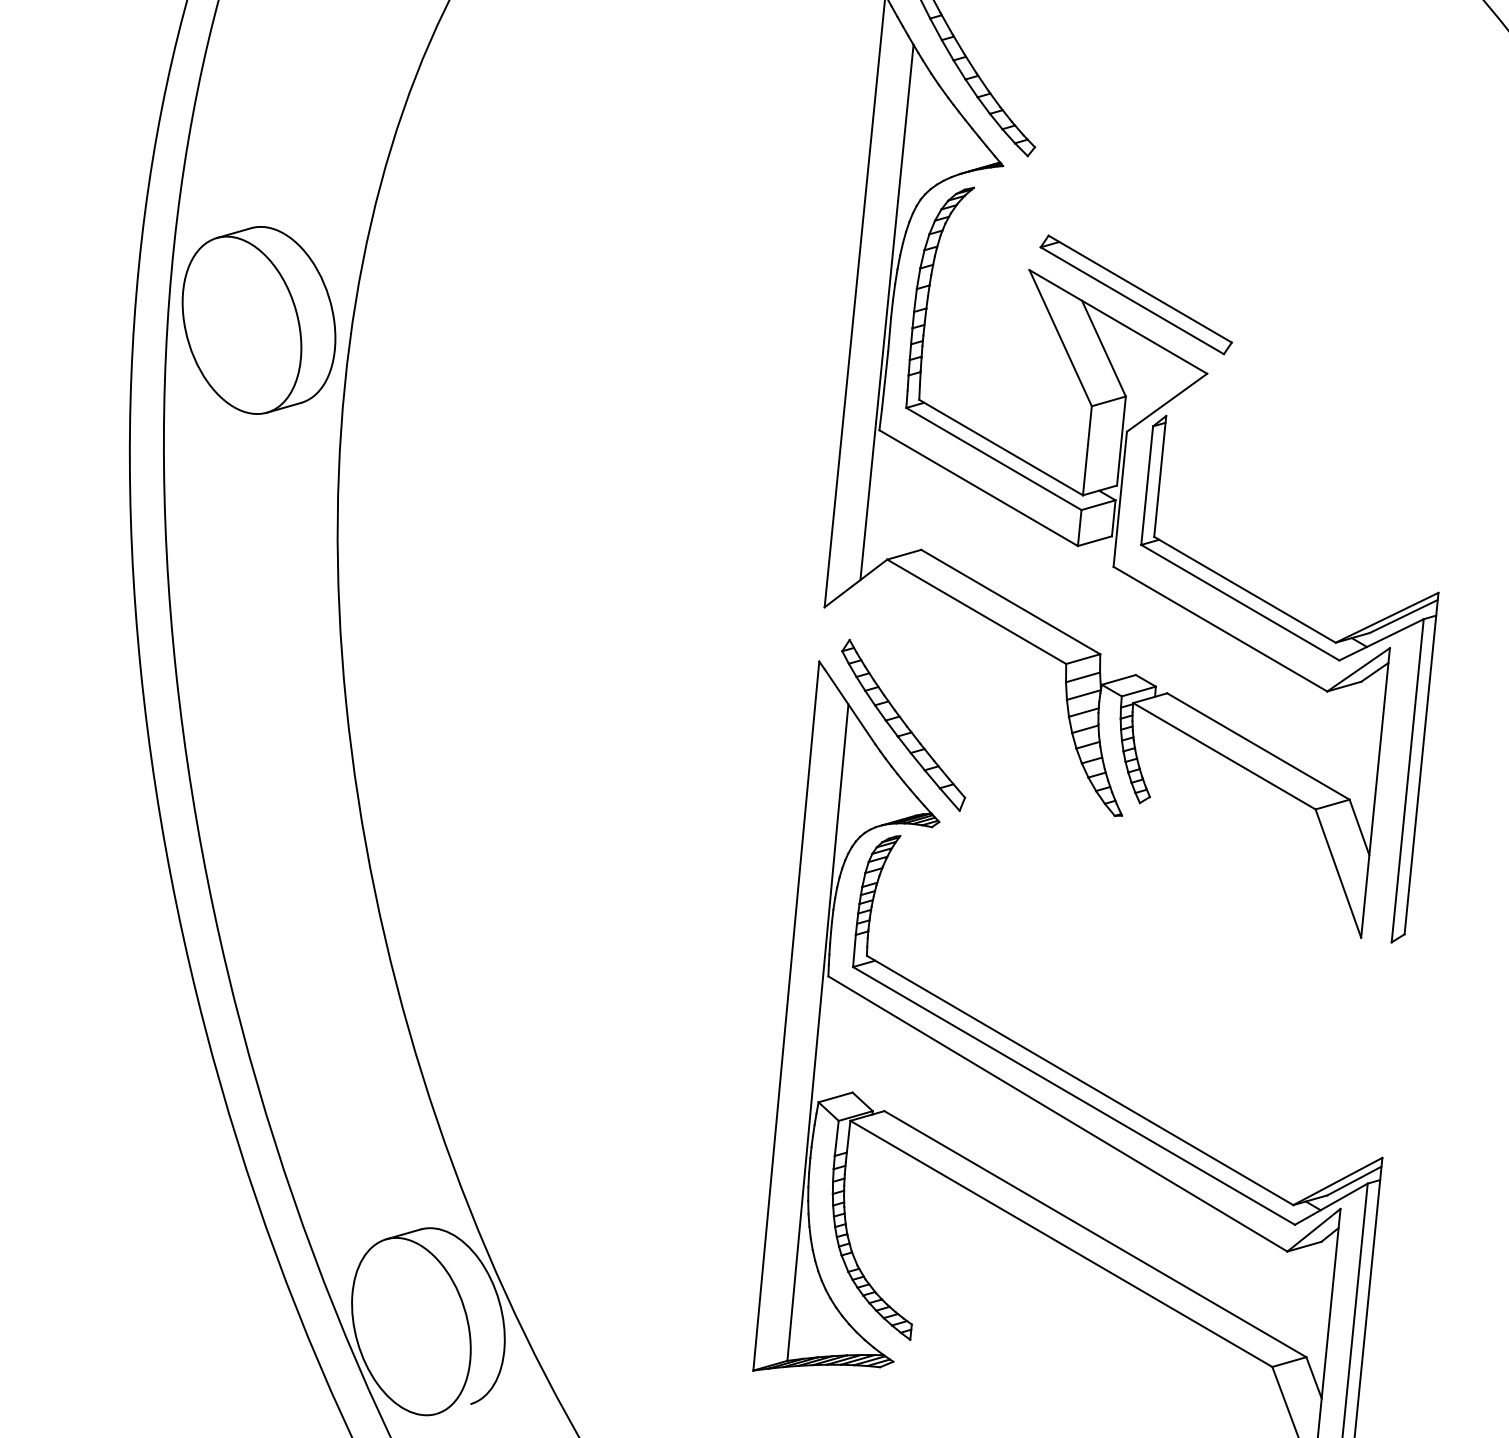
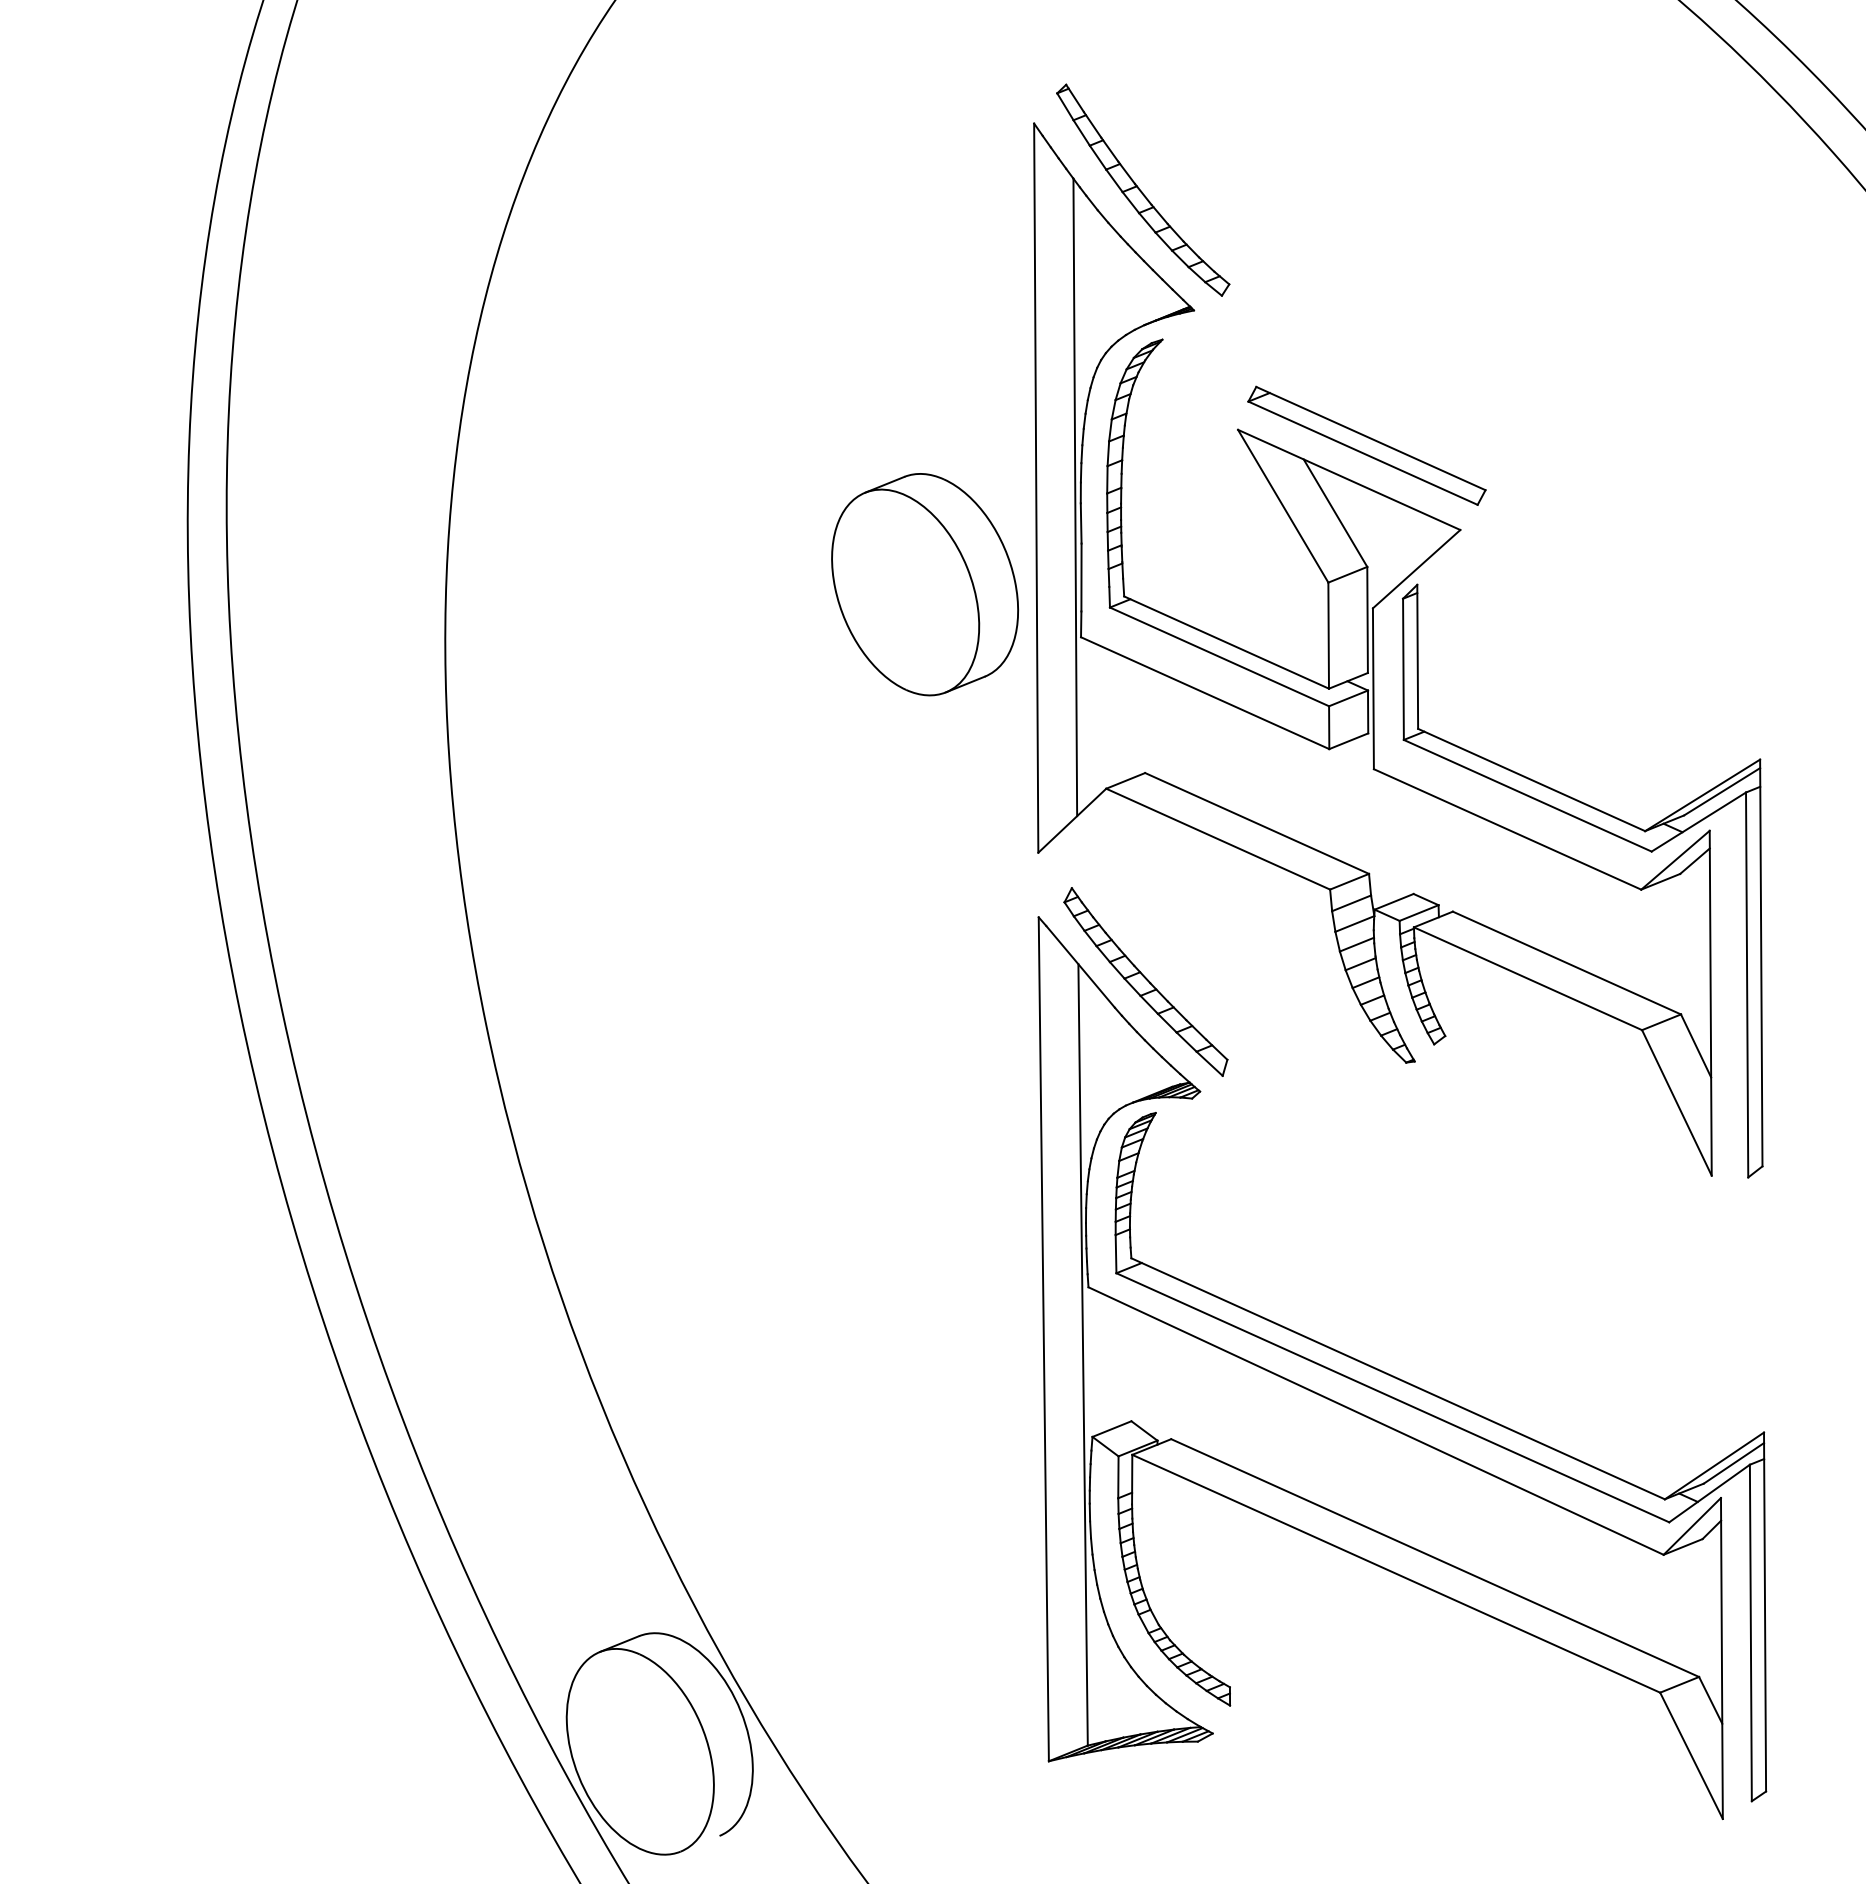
part: (258, 320) -> (924, 584), moved

